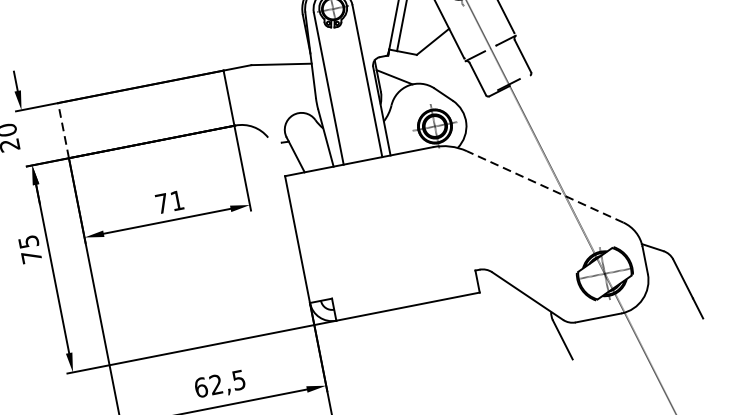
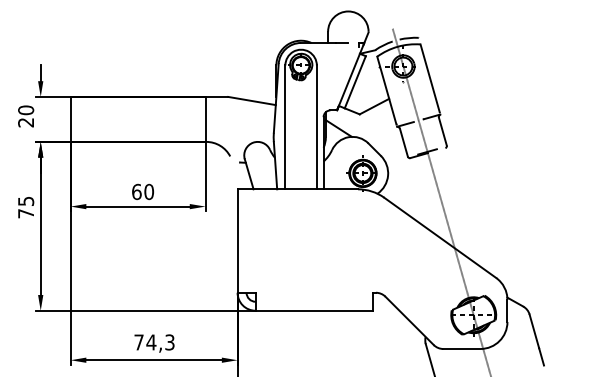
line: (63, 129) -> (70, 118), dashed -> solid
line: (545, 186) -> (440, 237), dashed -> solid
text: (170, 201) -> (143, 191), 71 -> 60
text: (220, 383) -> (154, 342), 62,5 -> 74,3

